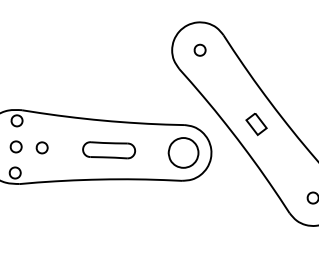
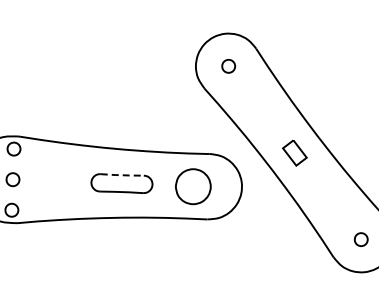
line: (109, 143) -> (122, 175), solid -> dashed
part: (42, 147) -> (43, 180), removed
part: (183, 152) -> (193, 186), moved

